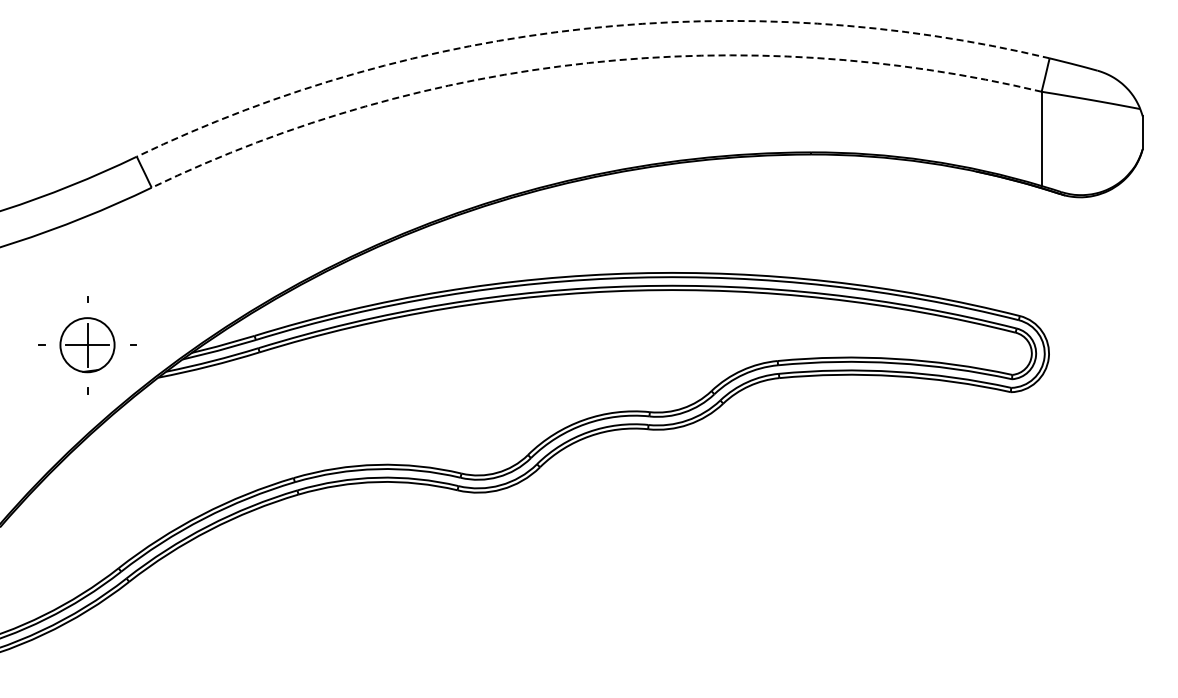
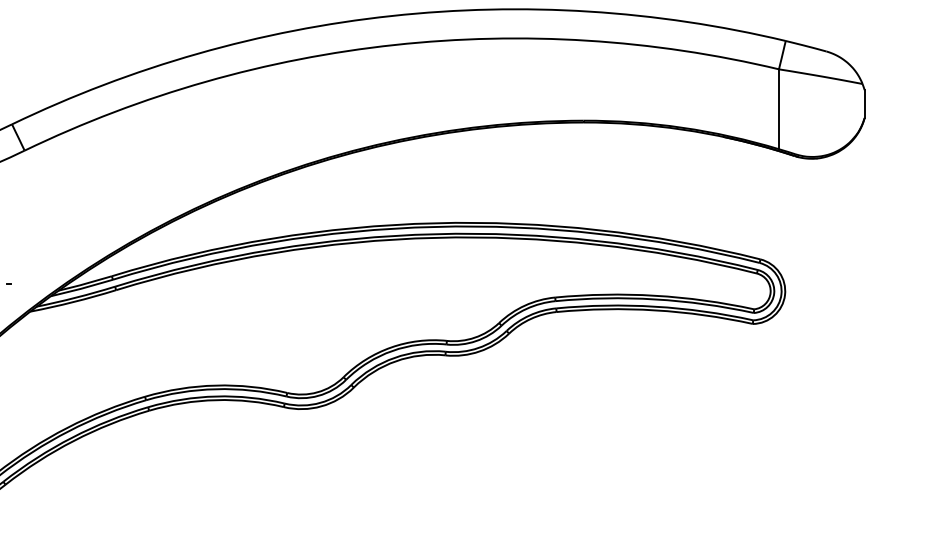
arc: (584, 28) -> (391, 15), dashed -> solid
arc: (588, 63) -> (394, 45), dashed -> solid

